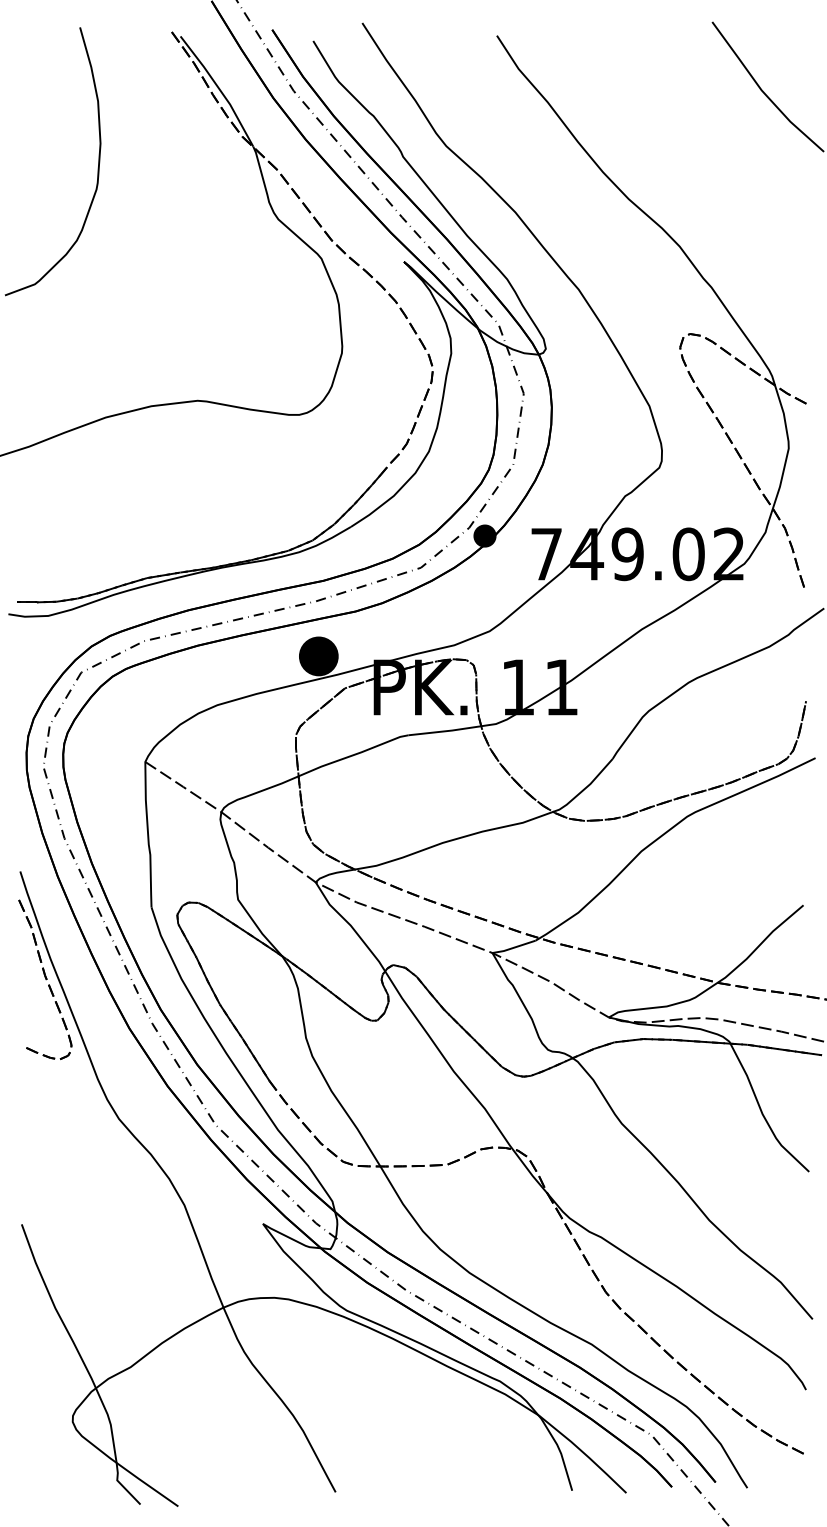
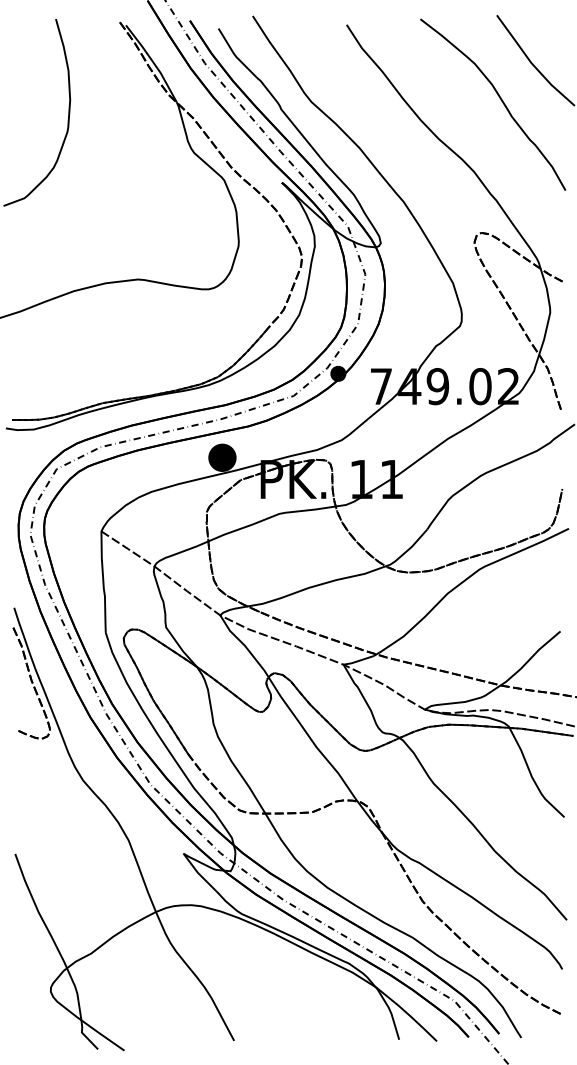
curve: (717, 144) -> (500, 100), added

